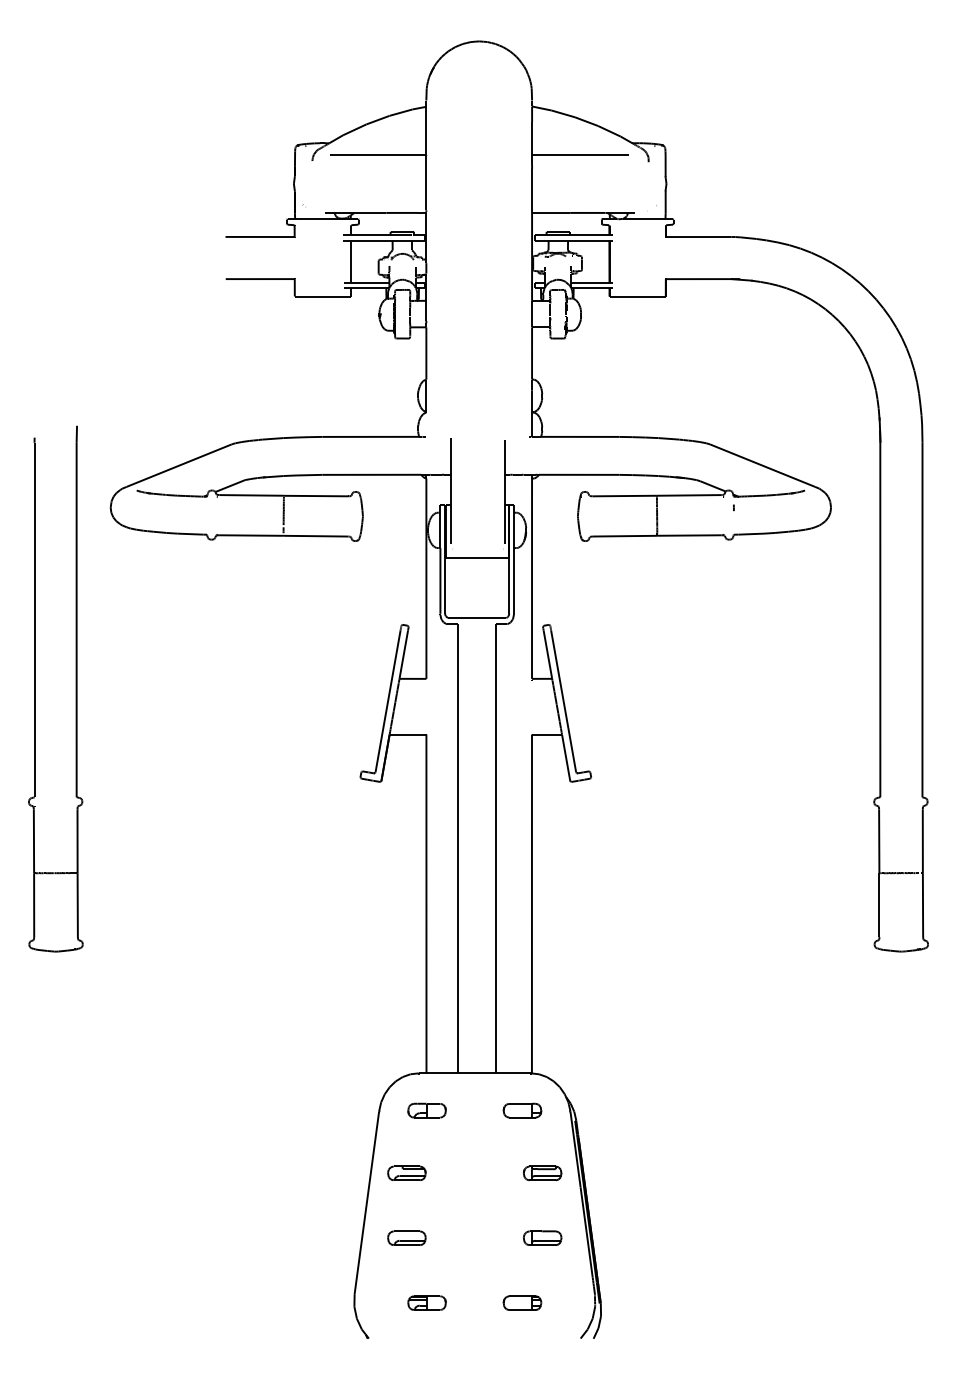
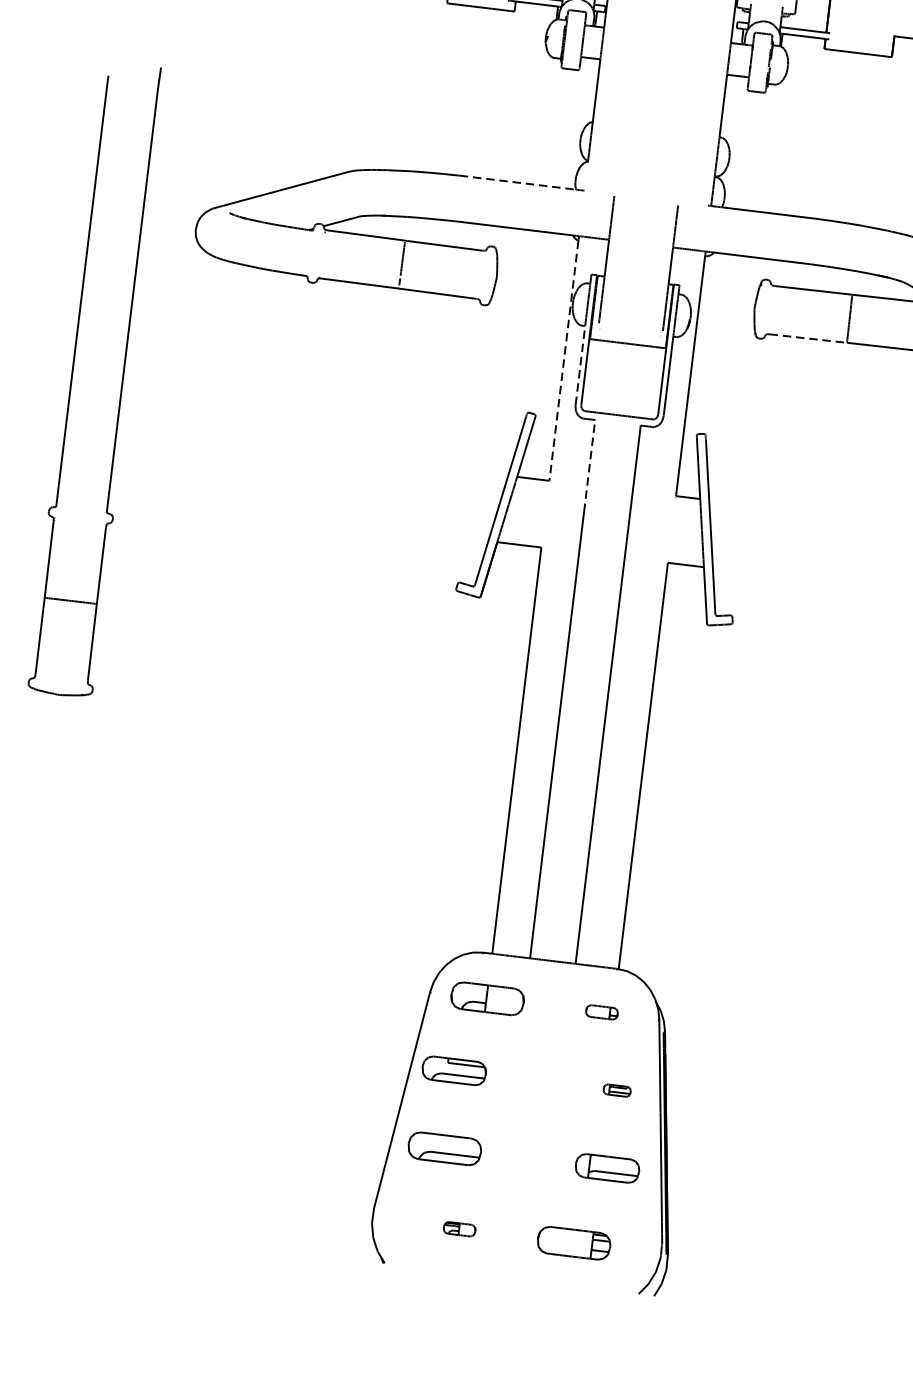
line: (371, 436) -> (518, 182), solid -> dashed
line: (625, 536) -> (808, 339), solid -> dashed
line: (426, 579) -> (563, 361), solid -> dashed
line: (440, 580) -> (580, 364), solid -> dashed
line: (457, 662) -> (589, 465), solid -> dashed
part: (35, 688) -> (73, 376), moved
part: (426, 1110) -> (486, 998), size x1.6
part: (522, 1110) -> (602, 1012), size x0.7
part: (406, 1173) -> (453, 1070), size x1.4
part: (542, 1173) -> (616, 1090), size x0.6
part: (406, 1237) -> (444, 1147), size x1.6
part: (542, 1237) -> (607, 1167), size x1.4
part: (426, 1302) -> (459, 1228), size x0.7
part: (522, 1302) -> (574, 1242), size x1.6

